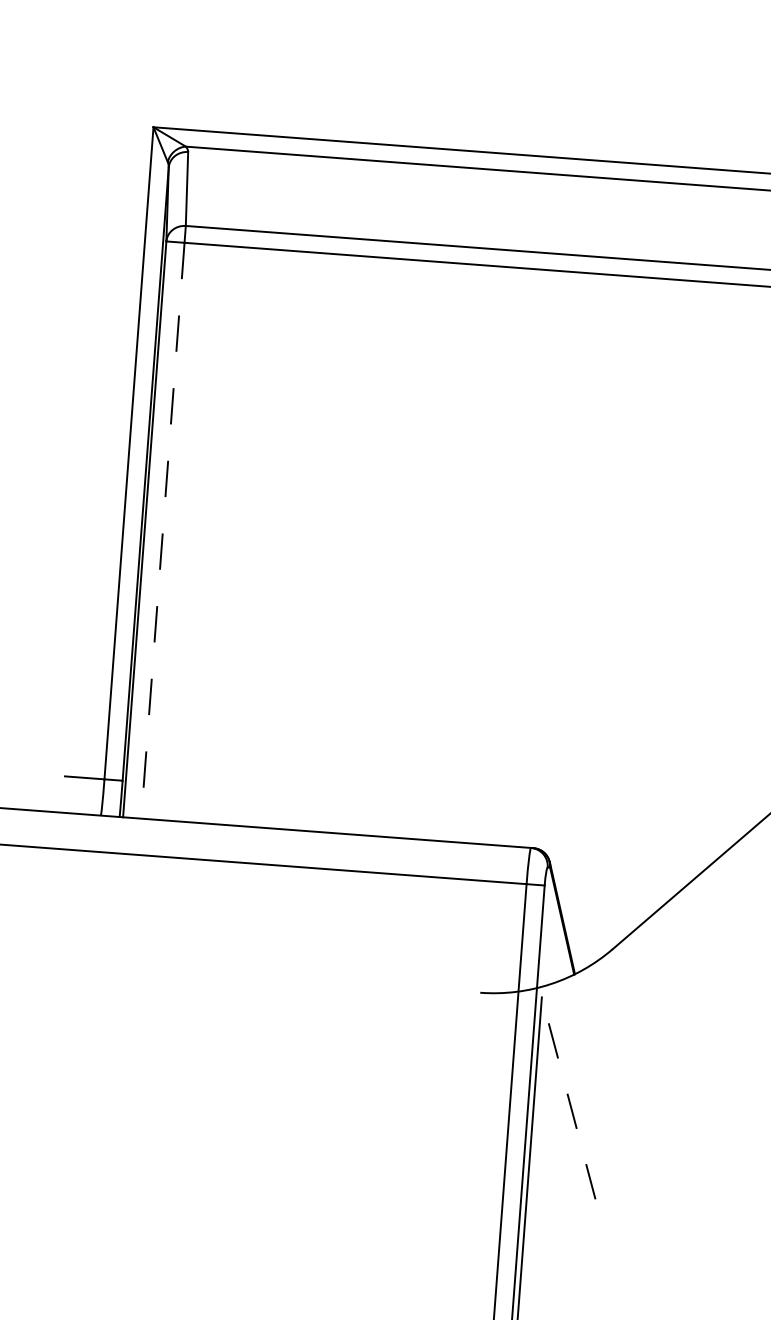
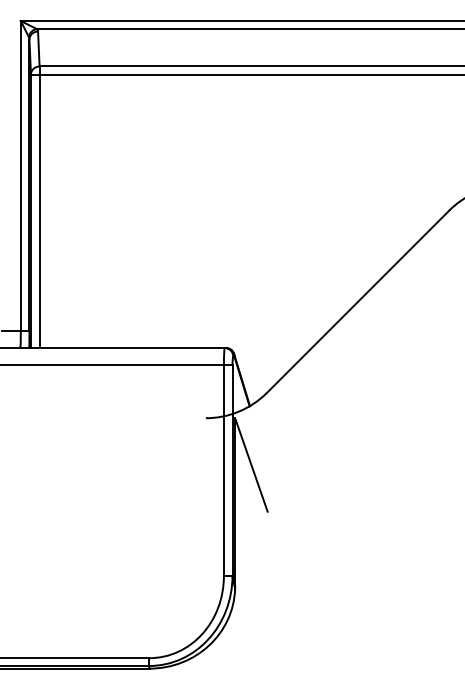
line: (162, 531) -> (39, 211), dashed -> solid
line: (568, 1097) -> (251, 464), dashed -> solid

